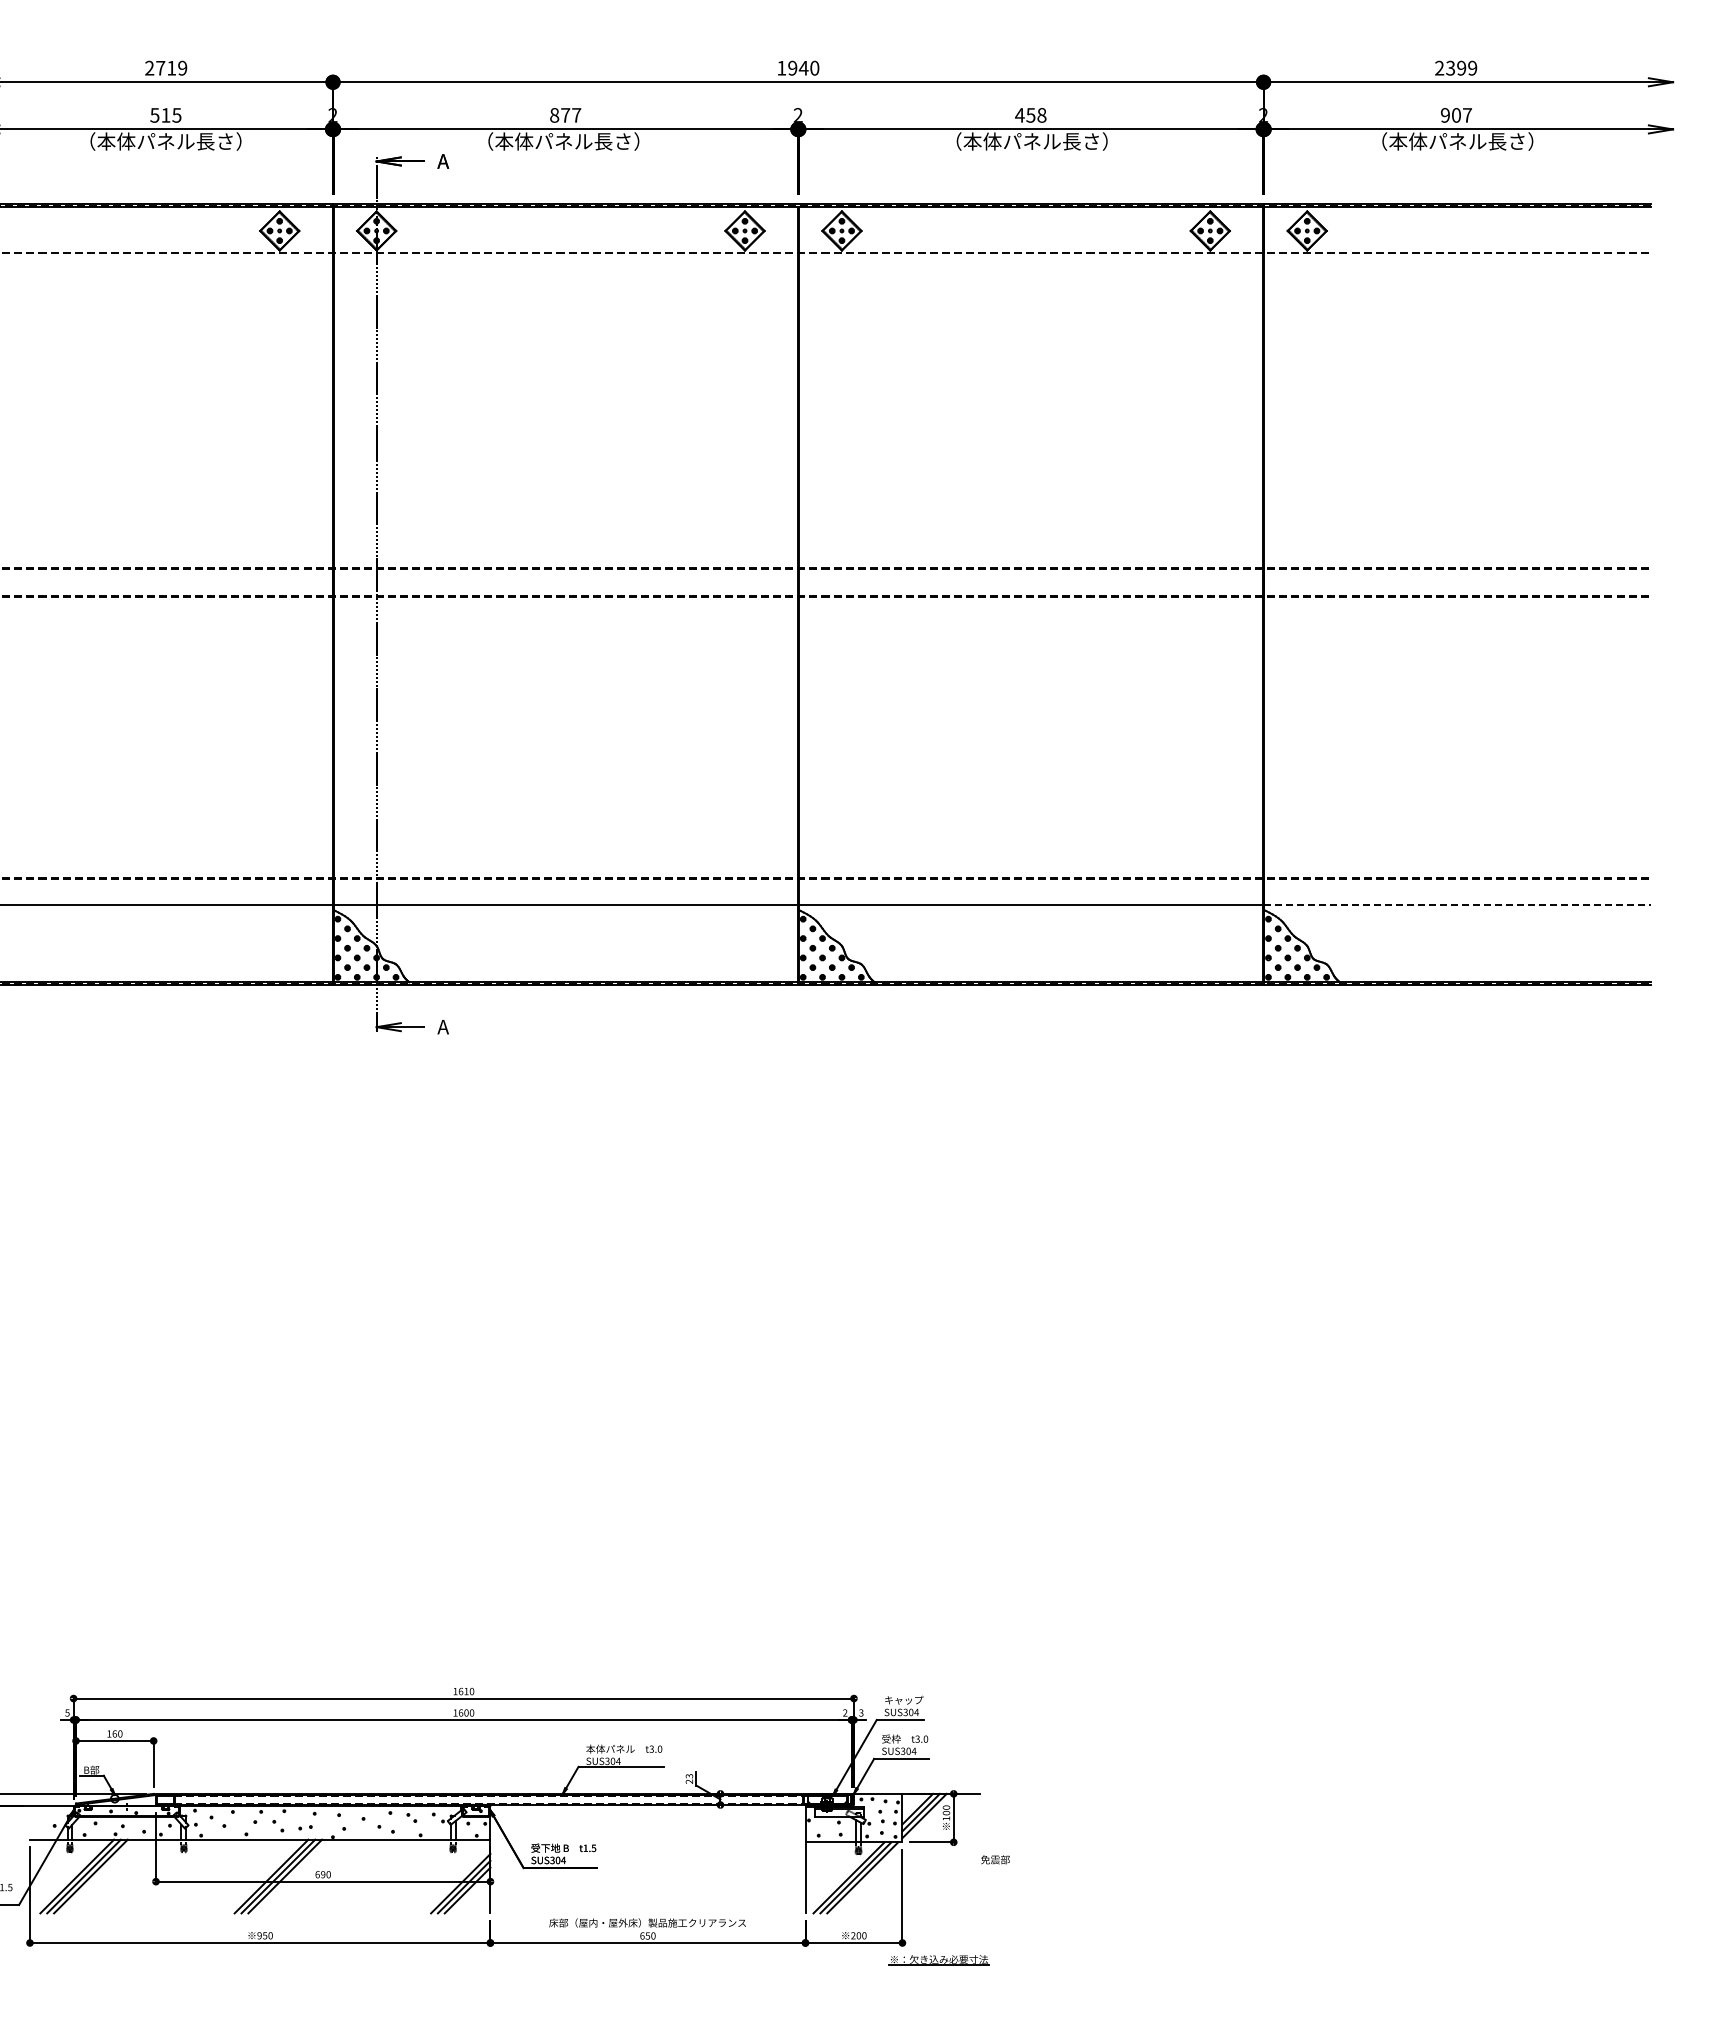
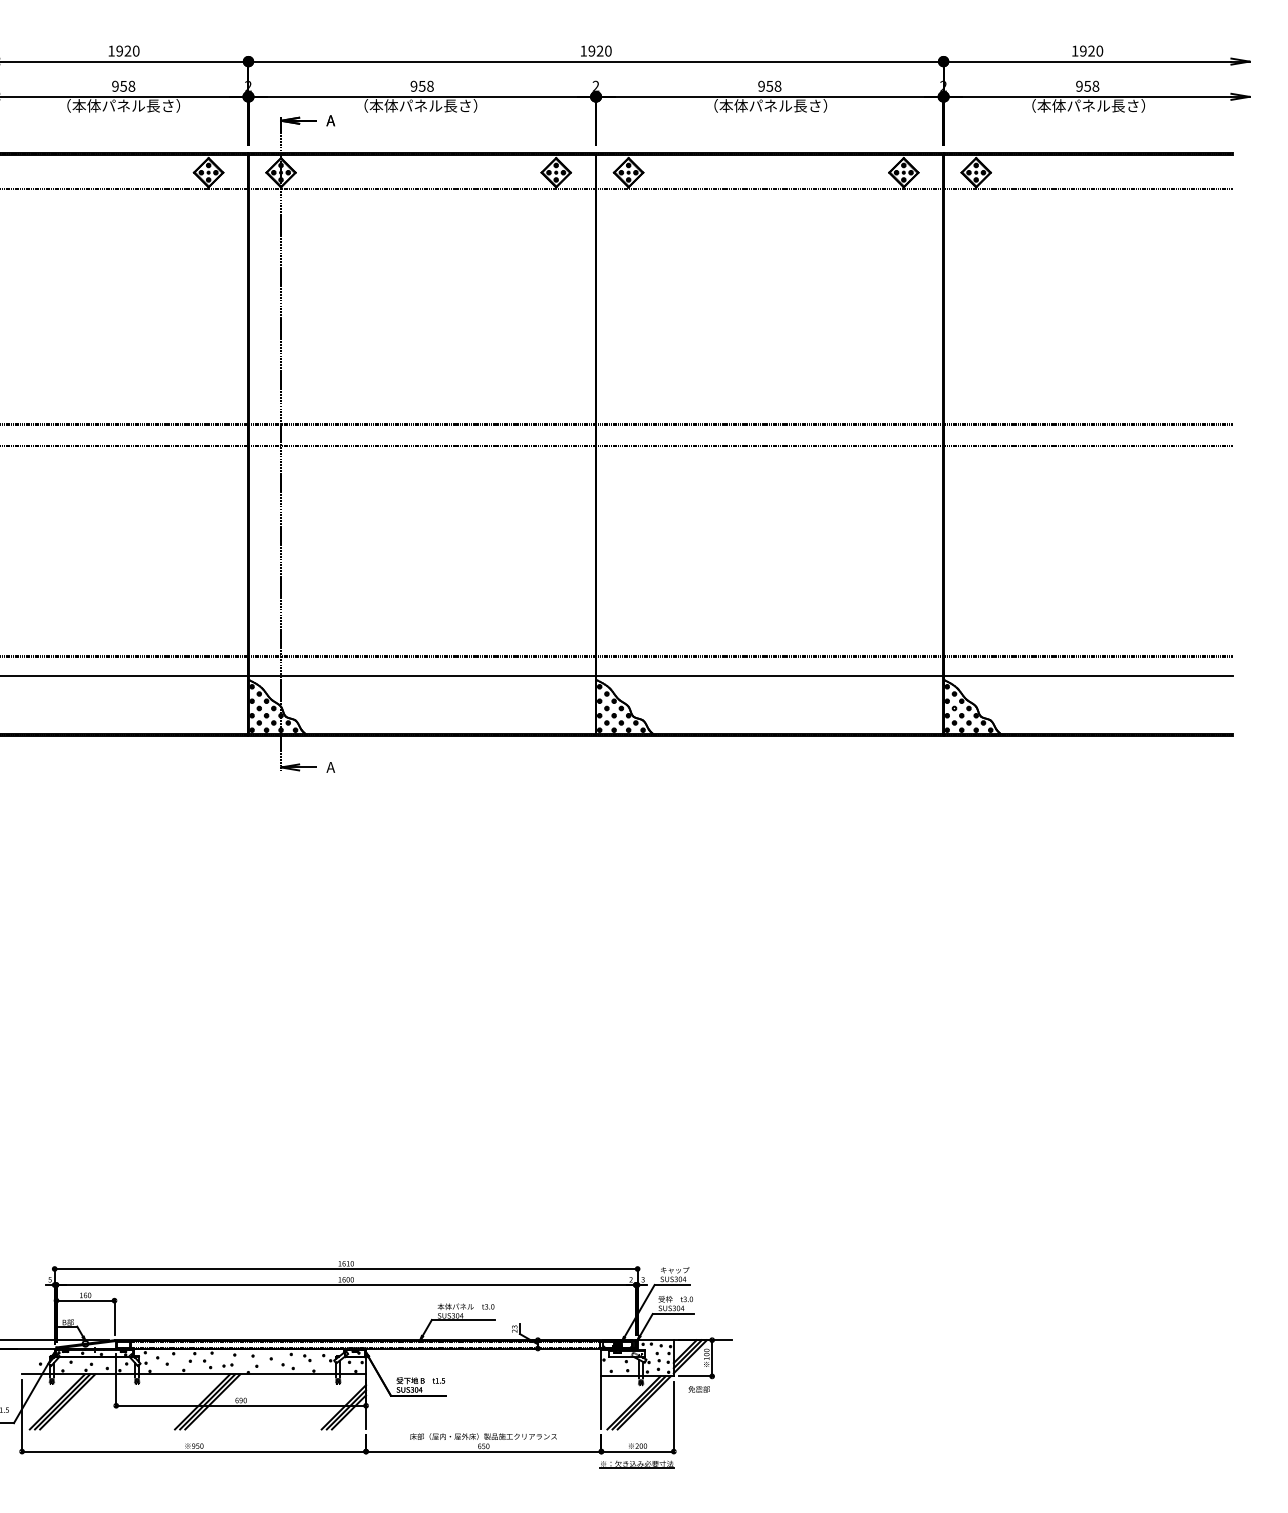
text: (166, 67) -> (124, 50), 2719 -> 1920
text: (803, 67) -> (599, 50), 1940 -> 1920
text: (1456, 67) -> (1087, 50), 2399 -> 1920
text: (165, 115) -> (123, 86), 515 -> 958
text: (565, 115) -> (422, 86), 877 -> 958
text: (1019, 115) -> (761, 86), 458 -> 958
text: (1461, 115) -> (1091, 86), 907 -> 958
line: (1457, 904) -> (1088, 675), dashed -> solid
text: (995, 1859) -> (699, 1389), moved
part: (938, 1960) -> (636, 1464), moved

